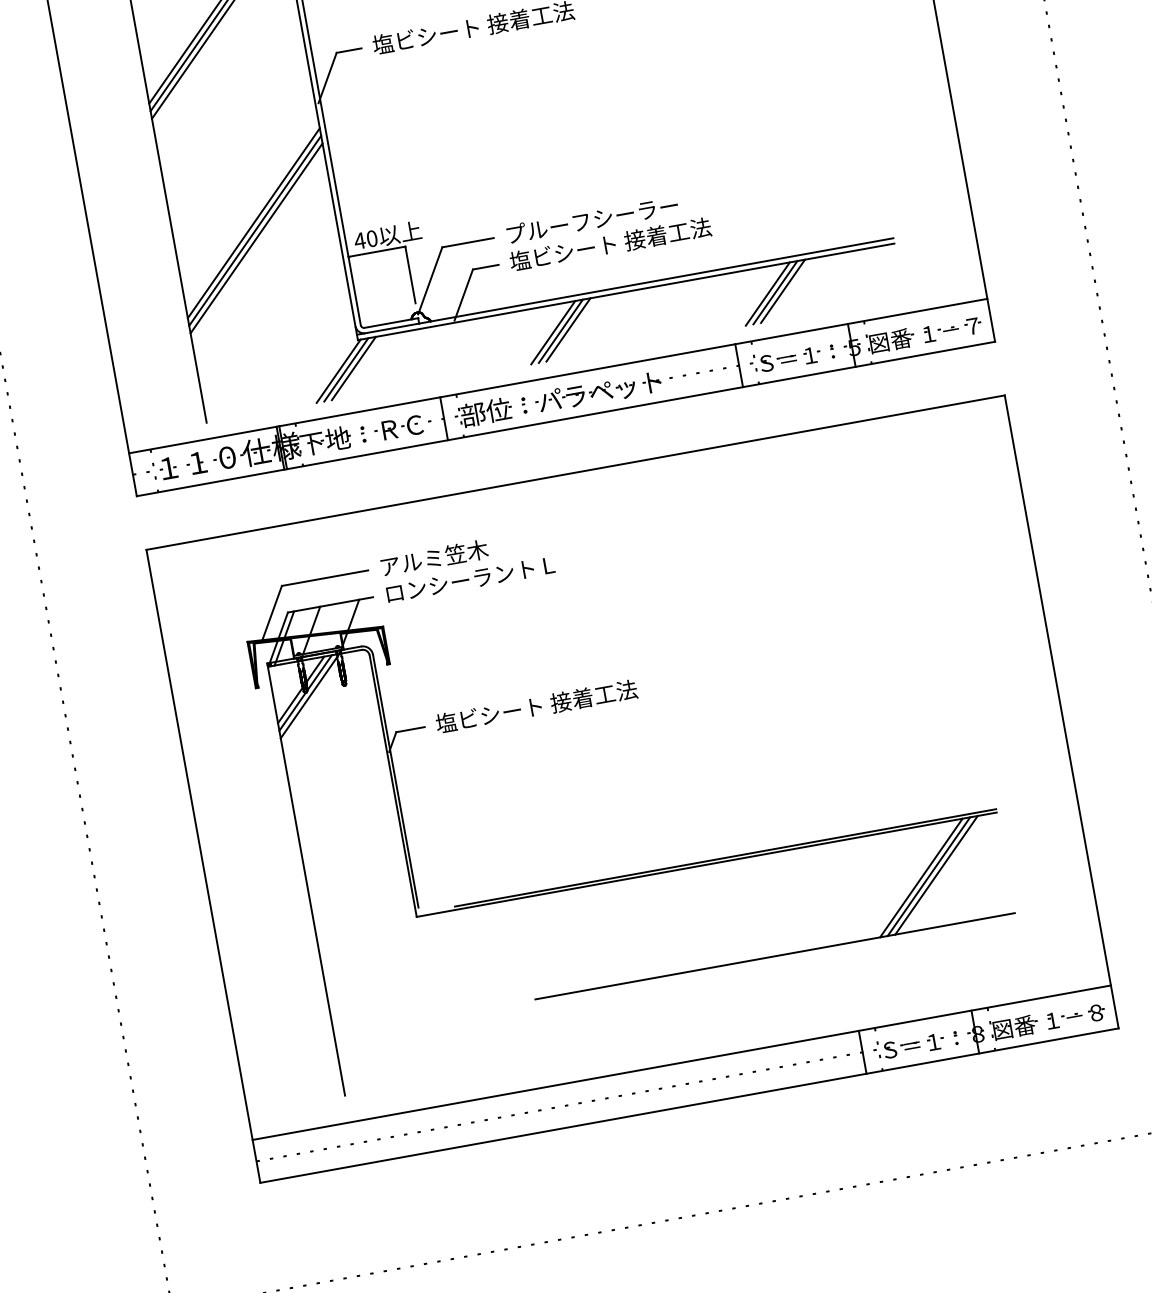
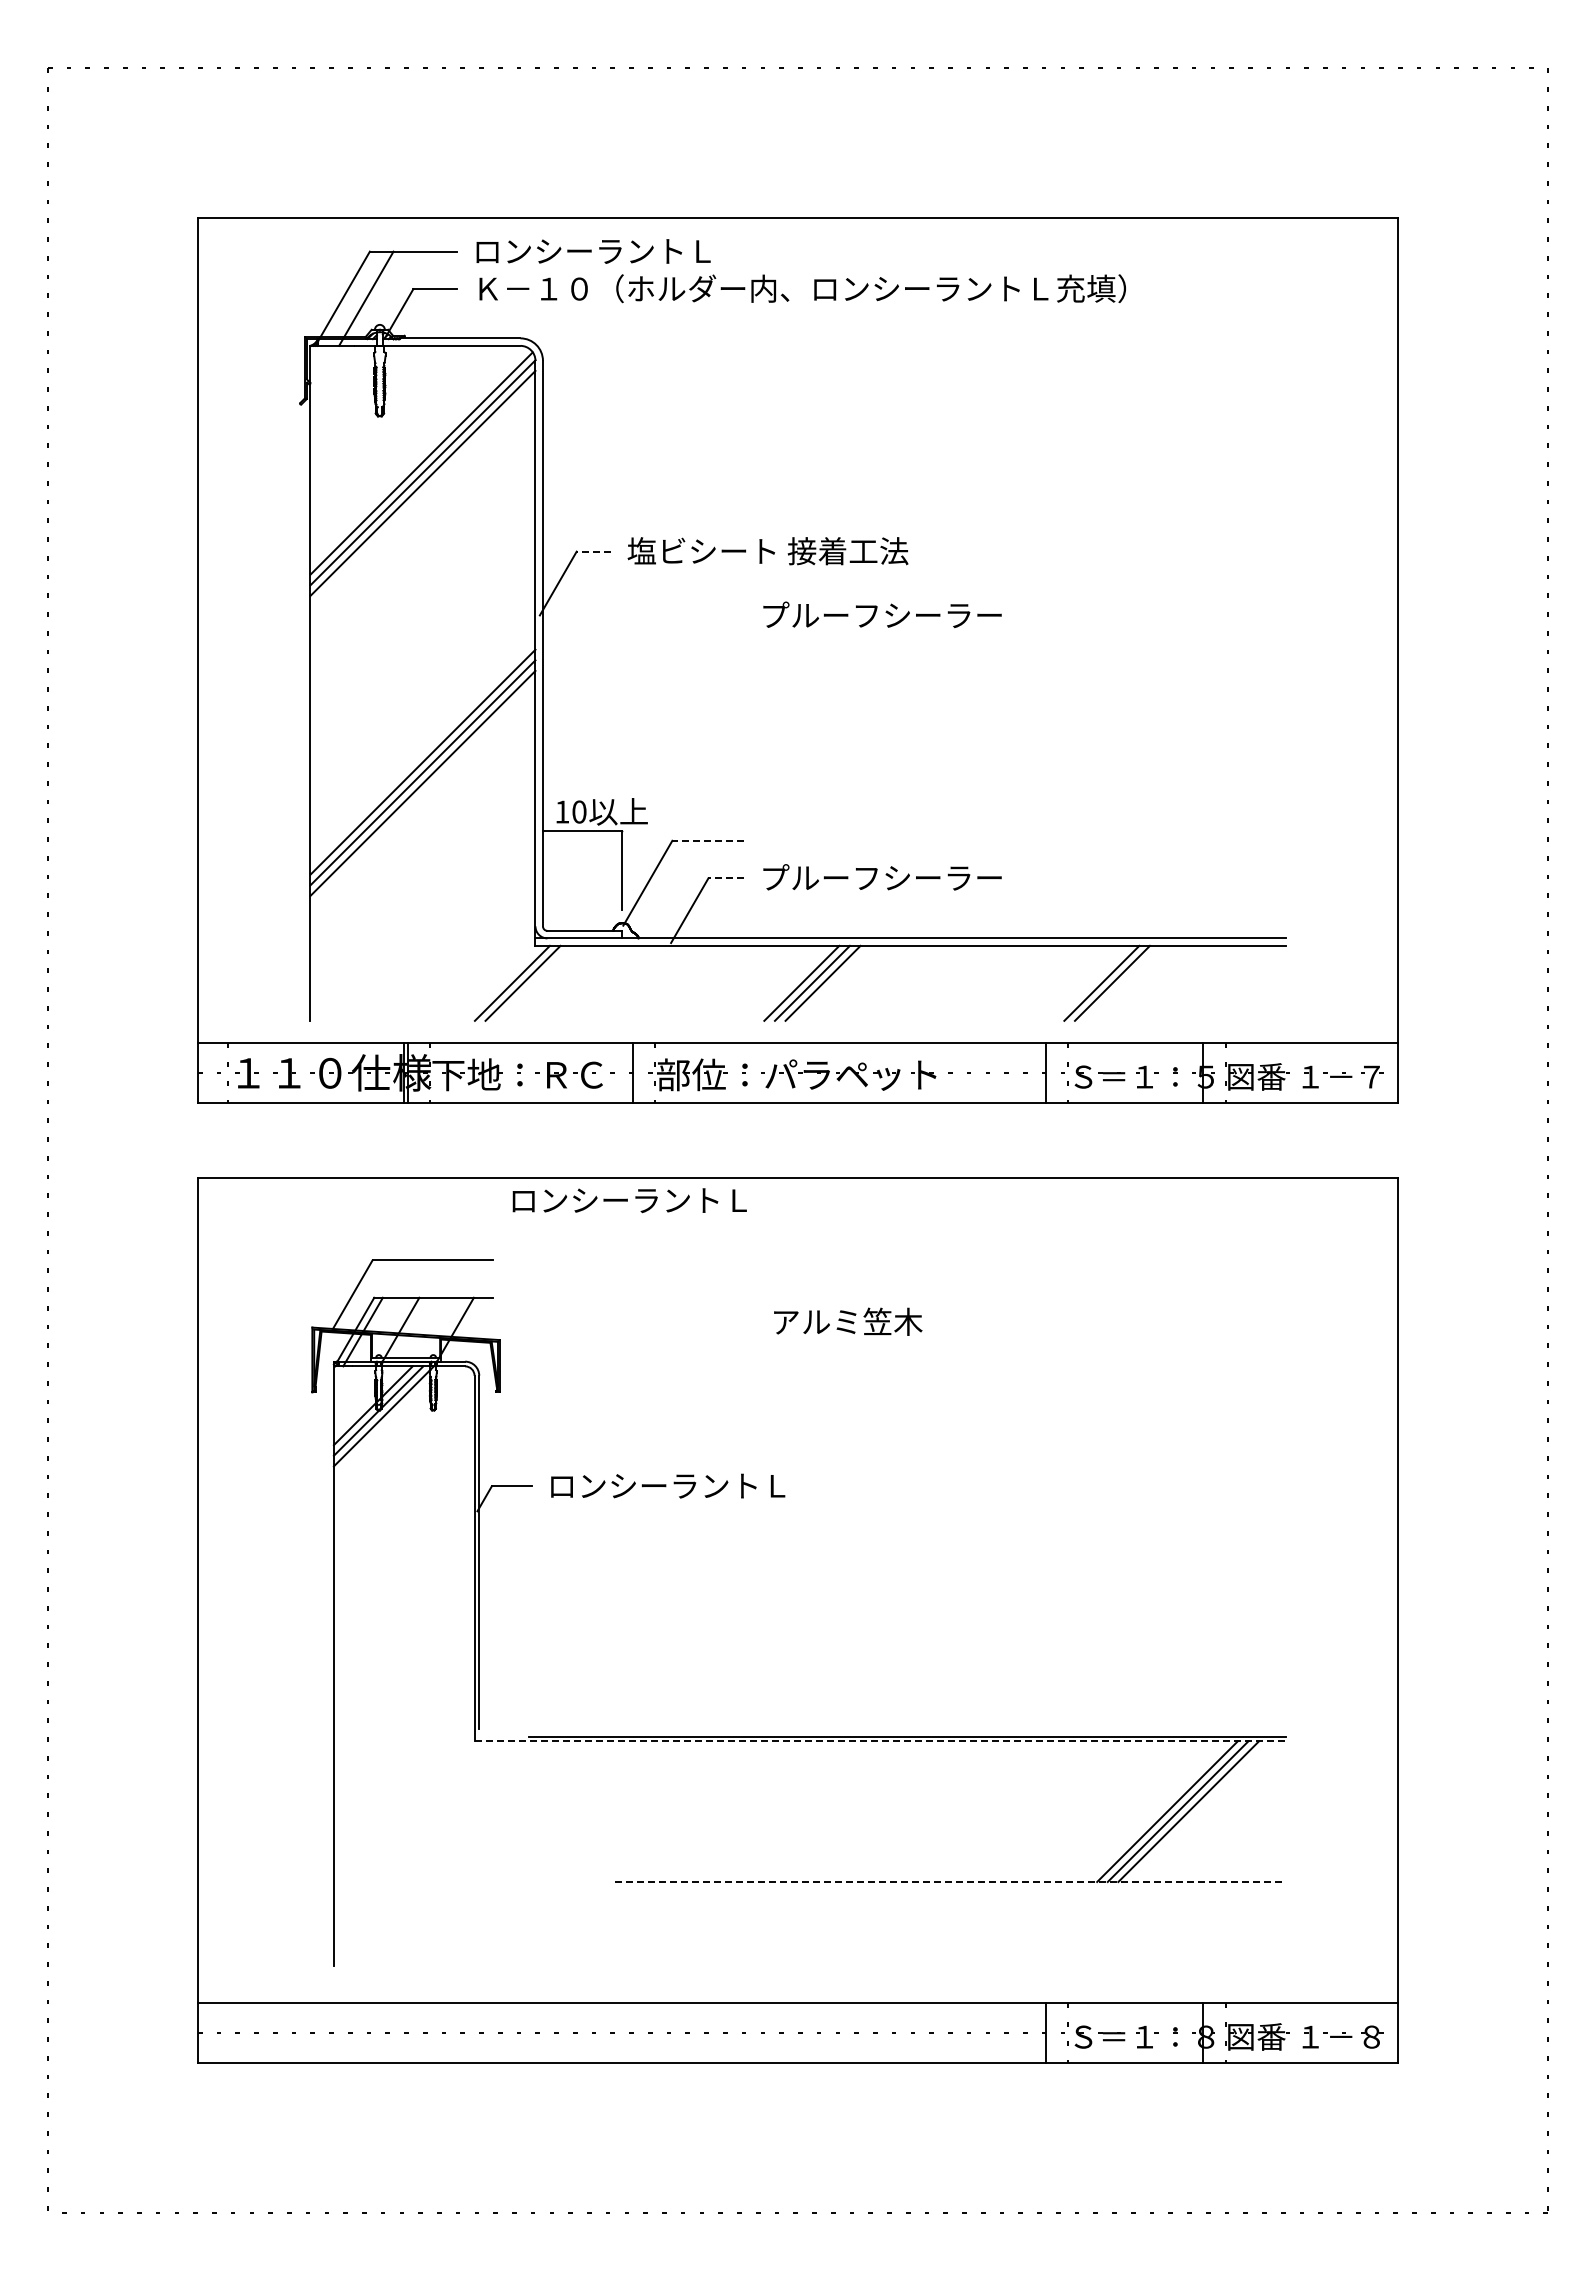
line: (348, 50) -> (593, 551), solid -> dashed
text: (592, 219) -> (882, 614), moved
text: (359, 240) -> (561, 811), 40 -> 10
line: (468, 242) -> (708, 840), solid -> dashed
text: (610, 244) -> (900, 877), 塩ビシート 接着工法 -> プルーフシーラー
line: (485, 267) -> (726, 878), solid -> dashed
line: (782, 290) -> (1122, 982), removed
line: (338, 370) -> (501, 982), removed
text: (434, 557) -> (848, 1321), moved
text: (470, 579) -> (629, 1200), moved
text: (536, 706) -> (687, 1485), 塩ビシート 接着工法 -> ロンシーラントＬ
line: (707, 864) -> (880, 1741), solid -> dashed
line: (775, 956) -> (950, 1882), solid -> dashed

